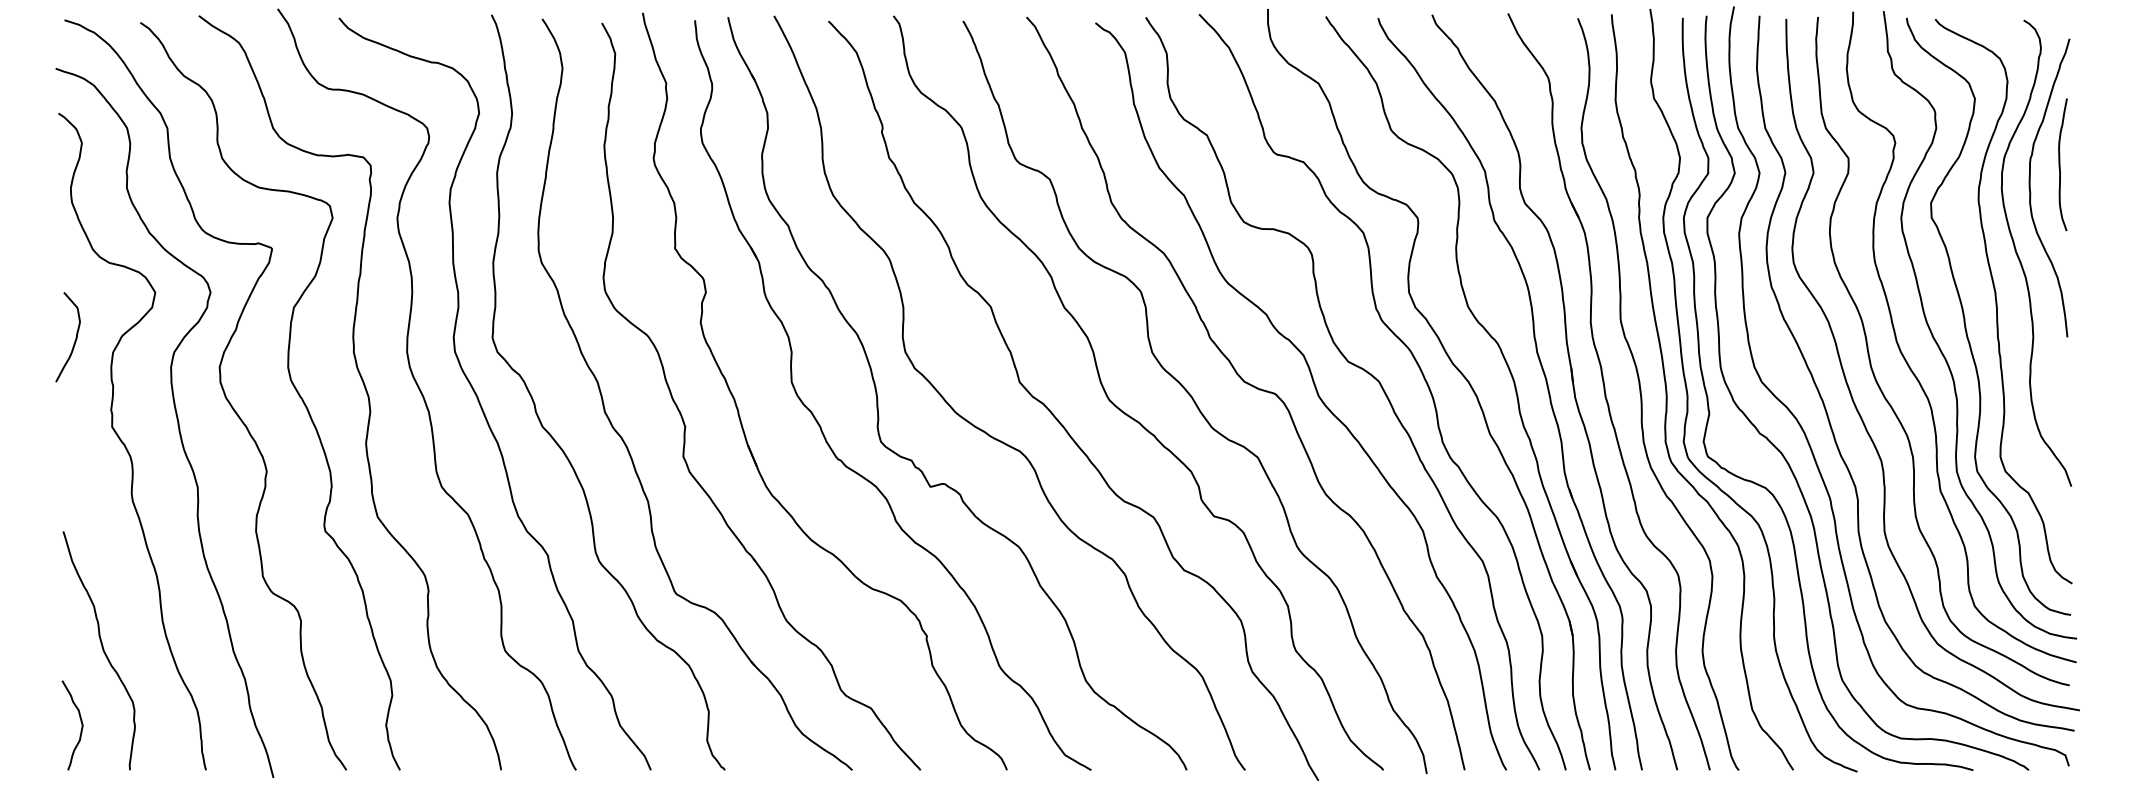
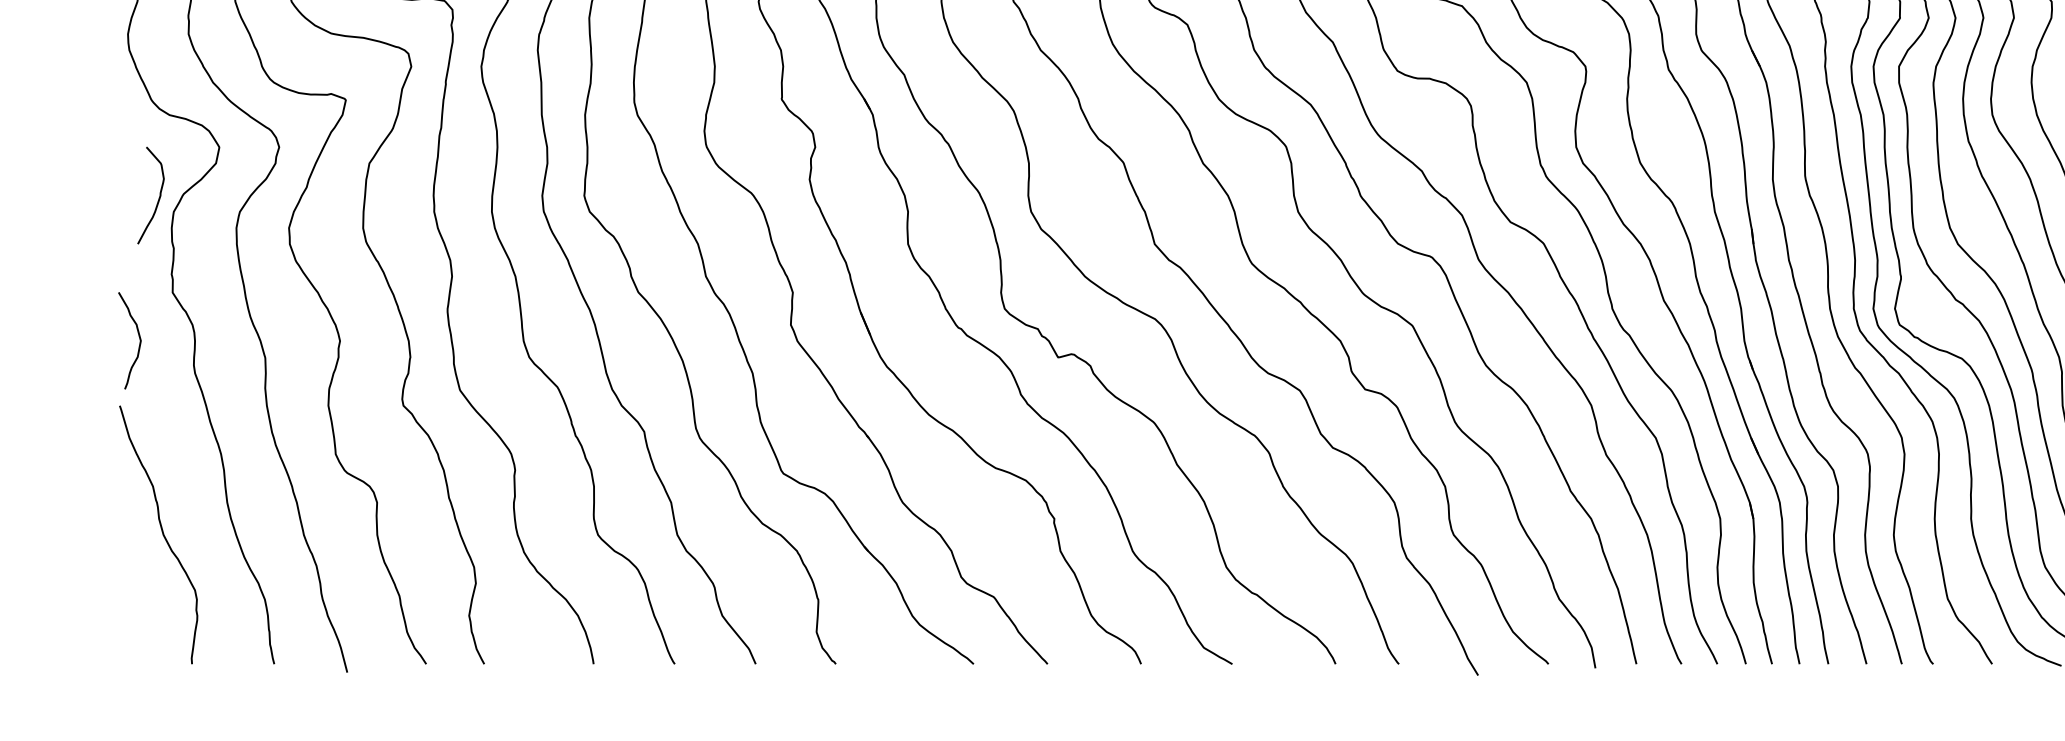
curve: (74, 340) -> (157, 199), moved
curve: (80, 721) -> (138, 336), moved

